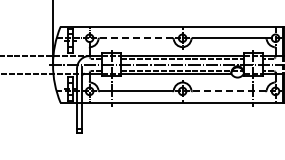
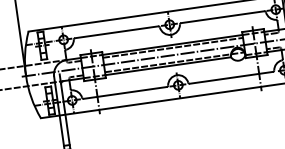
line: (136, 38) -> (117, 32), dashed -> solid
line: (229, 91) -> (231, 77), dashed -> solid

